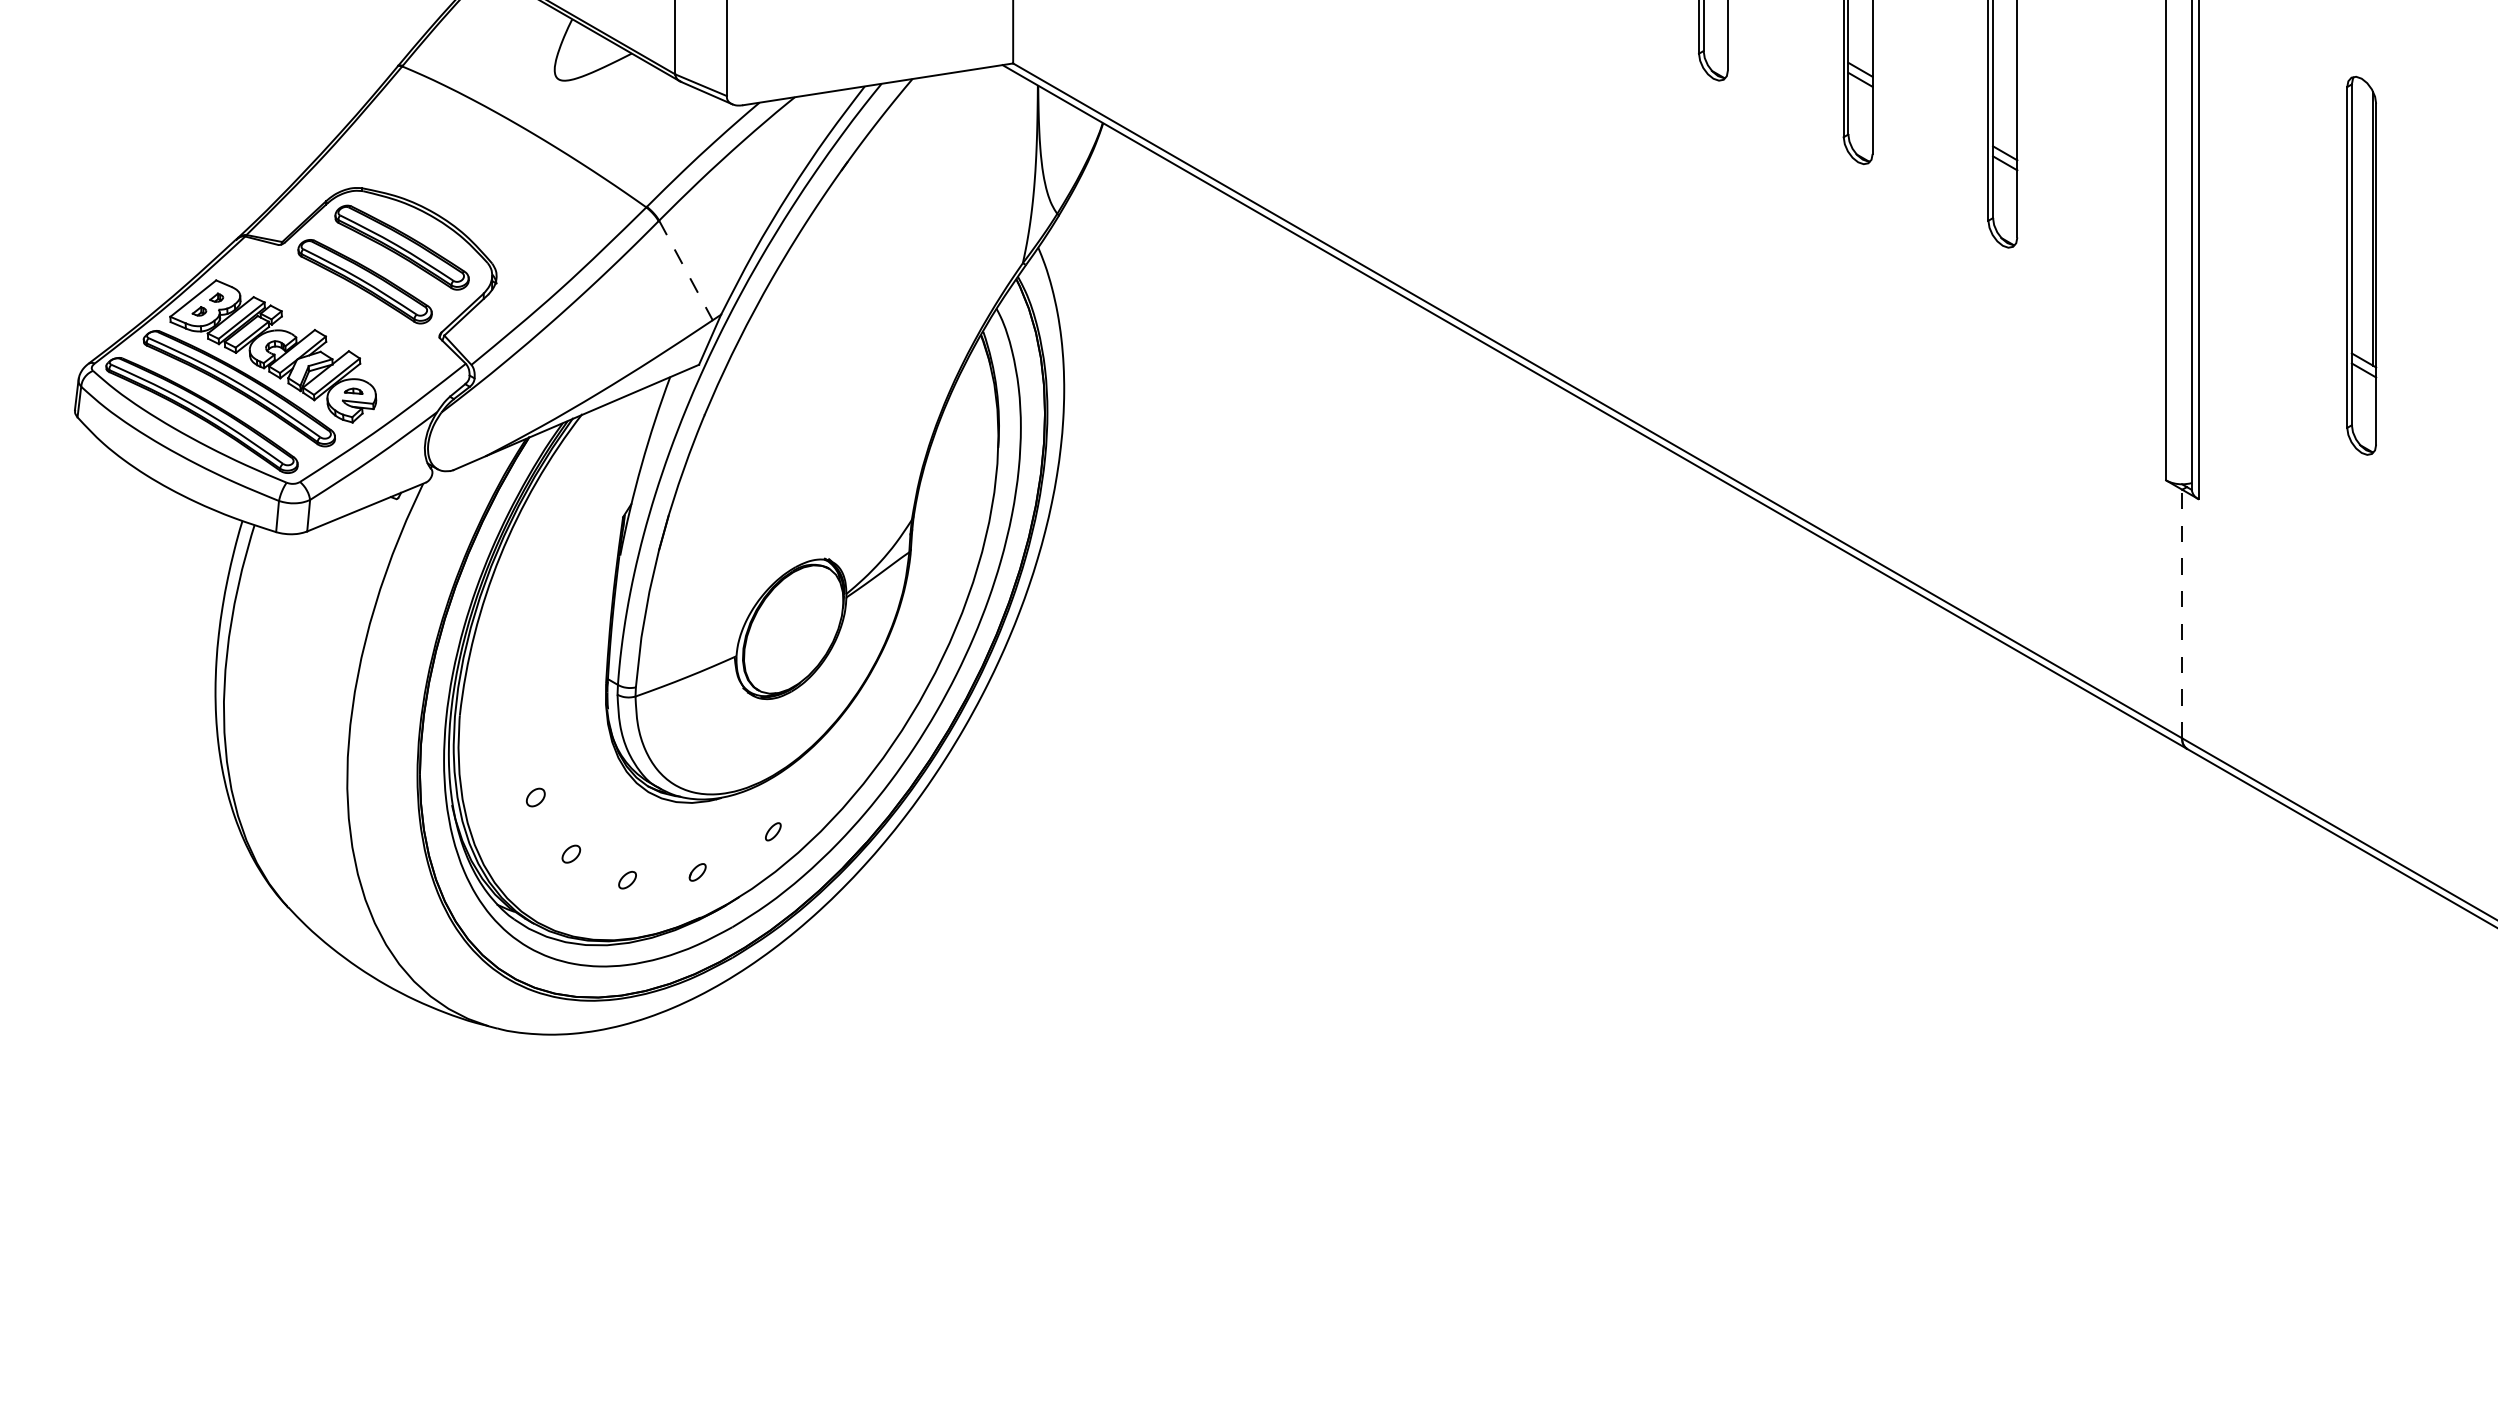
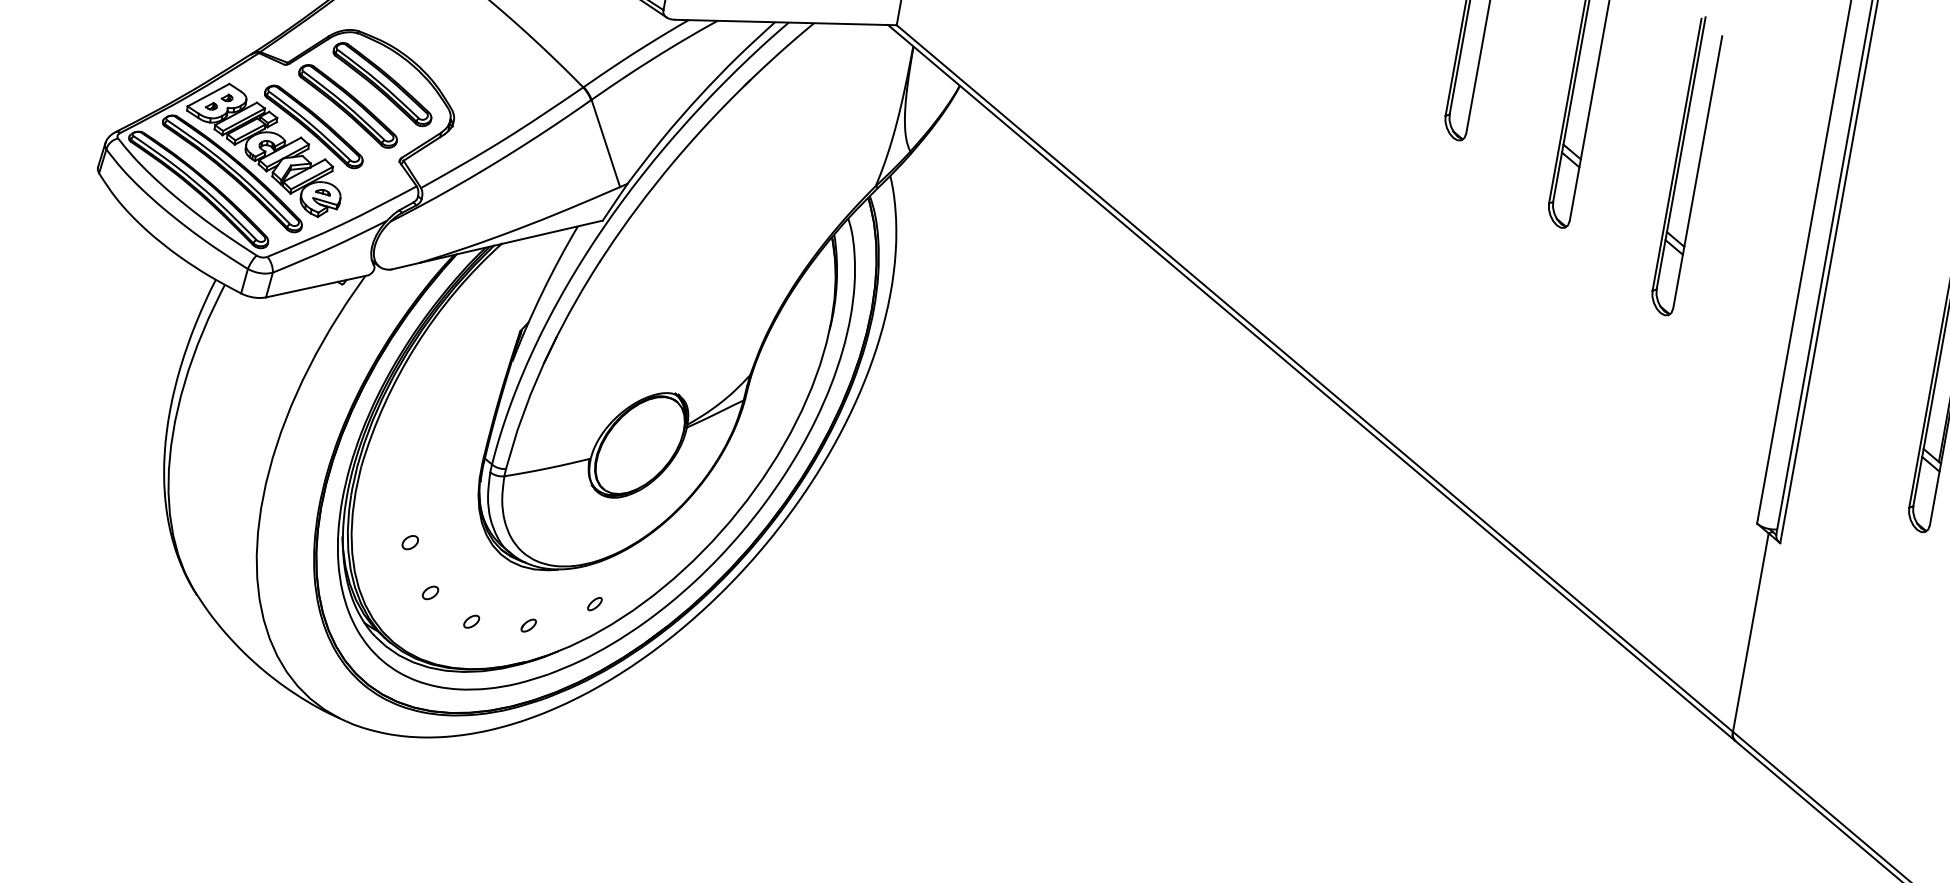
line: (685, 270) -> (605, 143), dashed -> solid
part: (327, 313) -> (313, 126), added
line: (2182, 613) -> (1751, 632), dashed -> solid

